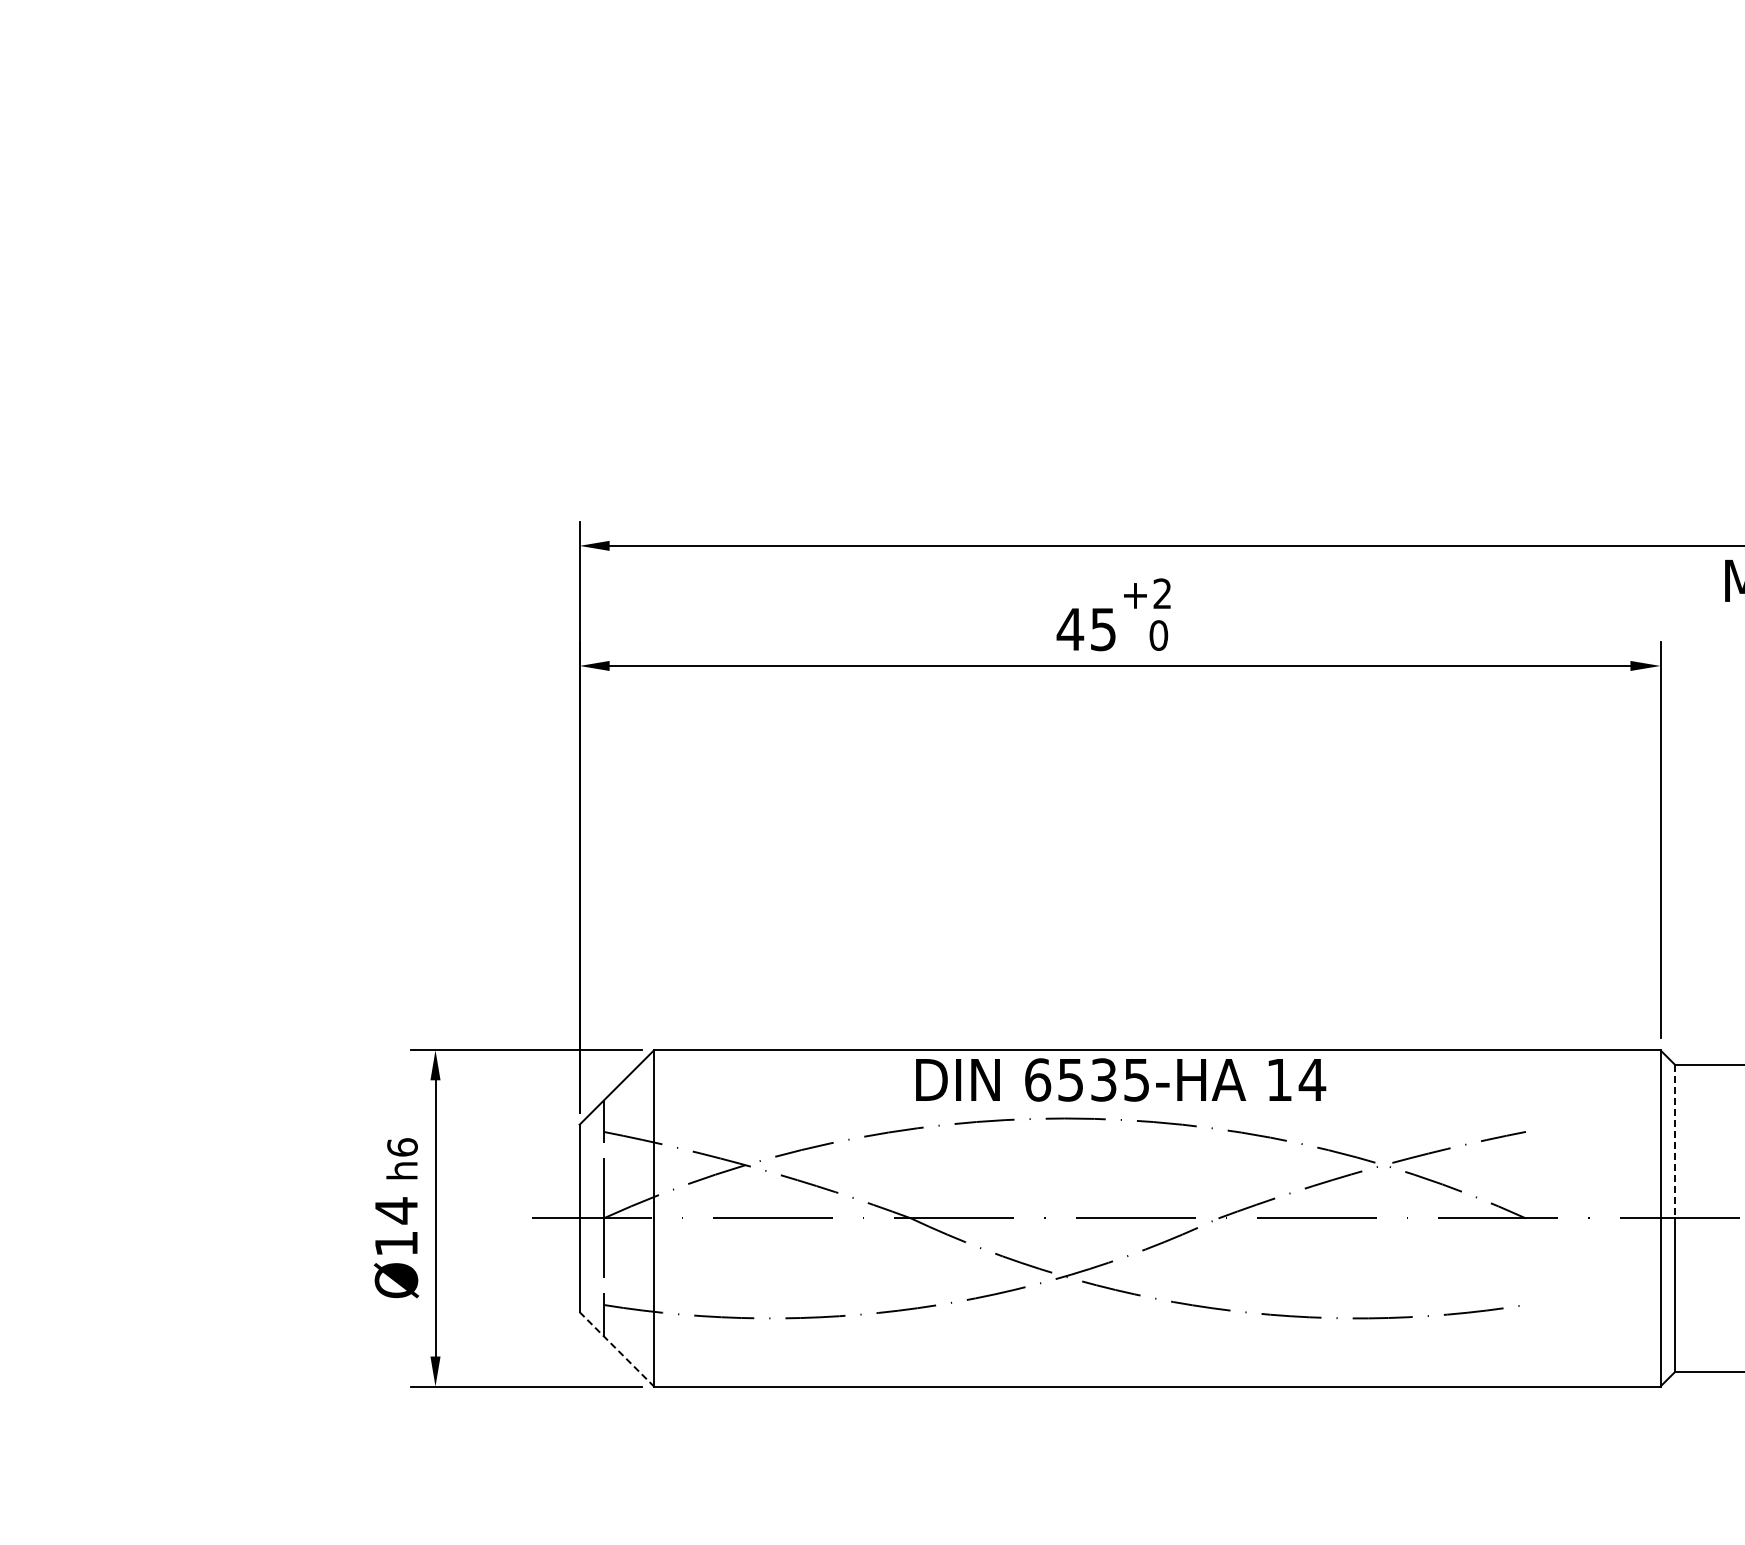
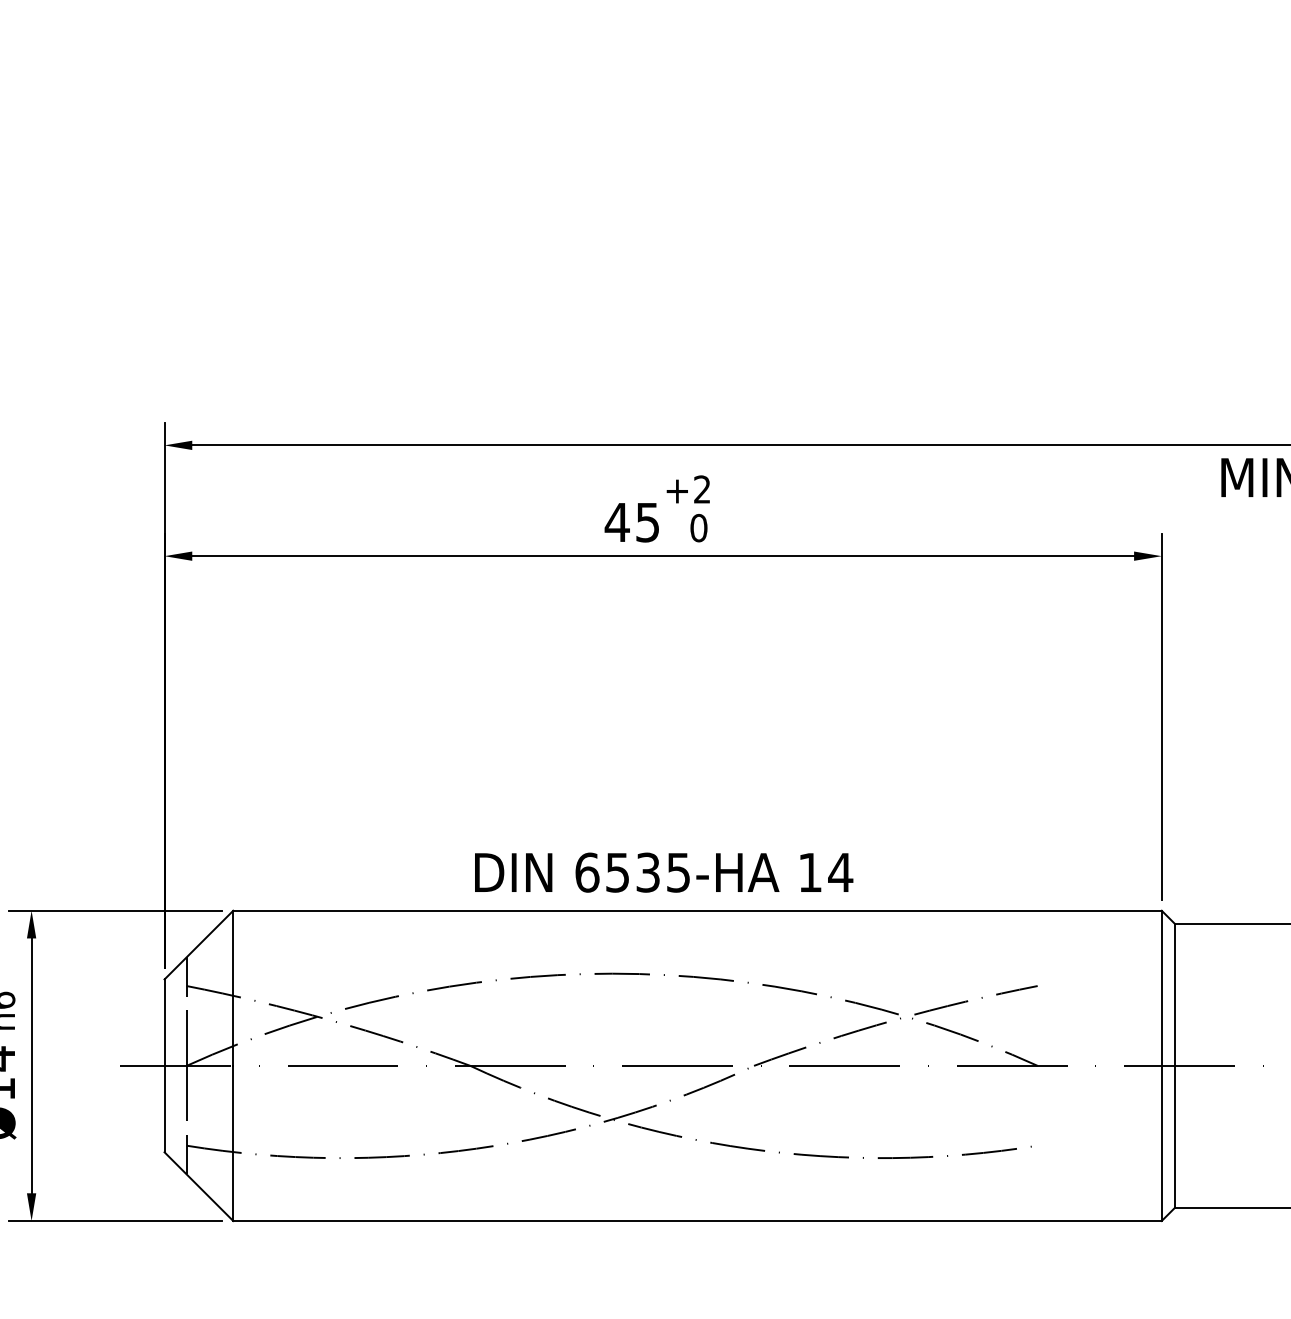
text: (1121, 1079) -> (664, 872), moved
line: (1674, 1141) -> (1174, 994), dashed -> solid
line: (616, 1349) -> (198, 1186), dashed -> solid

